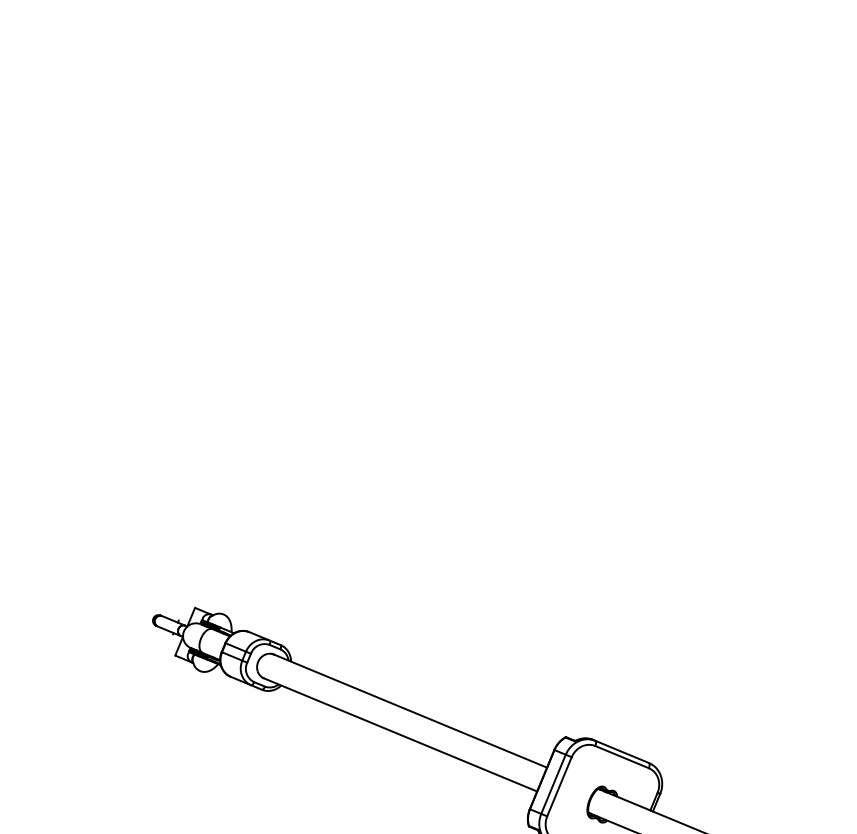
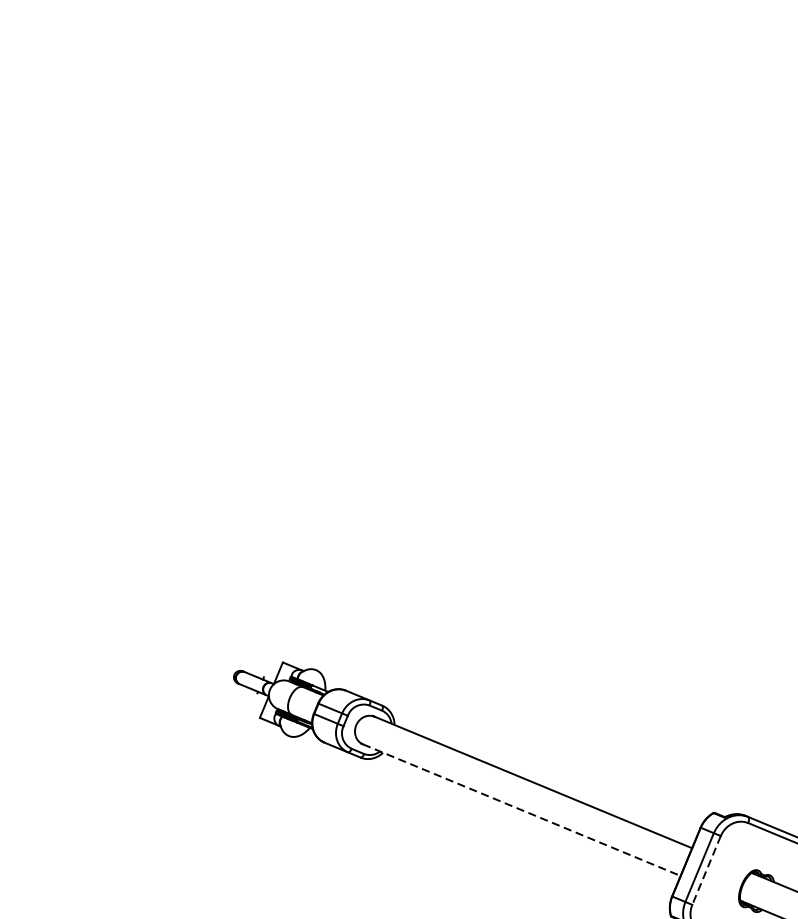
line: (400, 734) -> (521, 809), solid -> dashed
line: (559, 787) -> (706, 871), solid -> dashed

